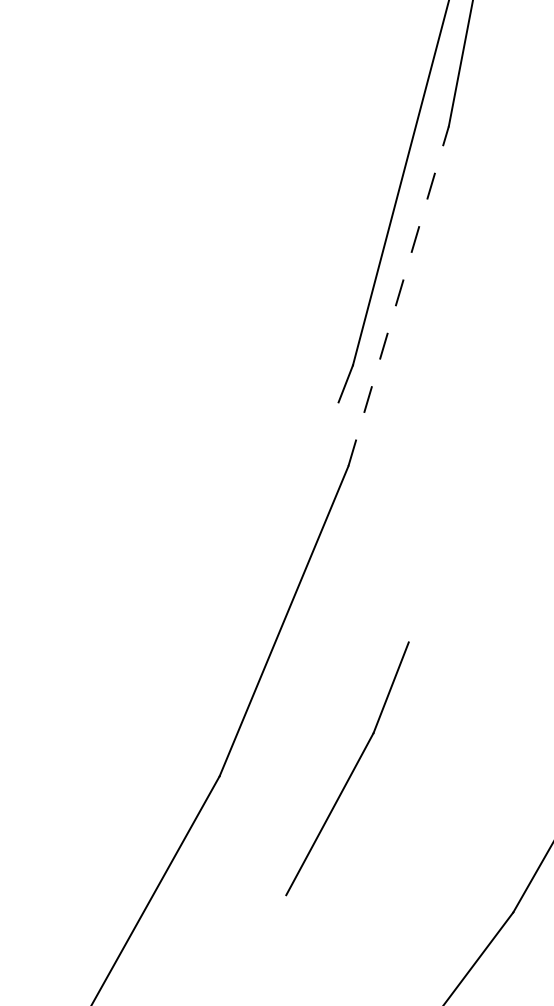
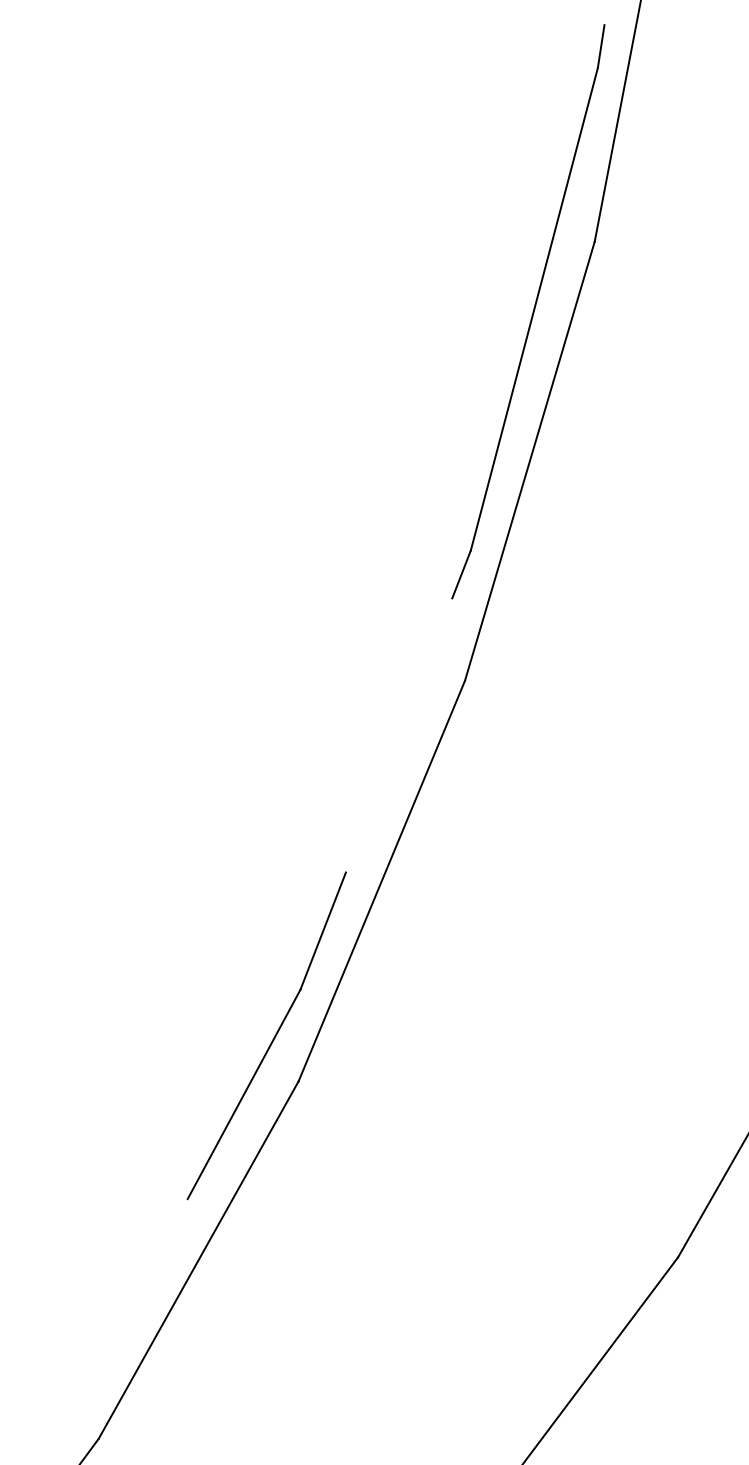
line: (398, 296) -> (529, 461), dashed -> solid
part: (351, 771) -> (272, 1039), moved

